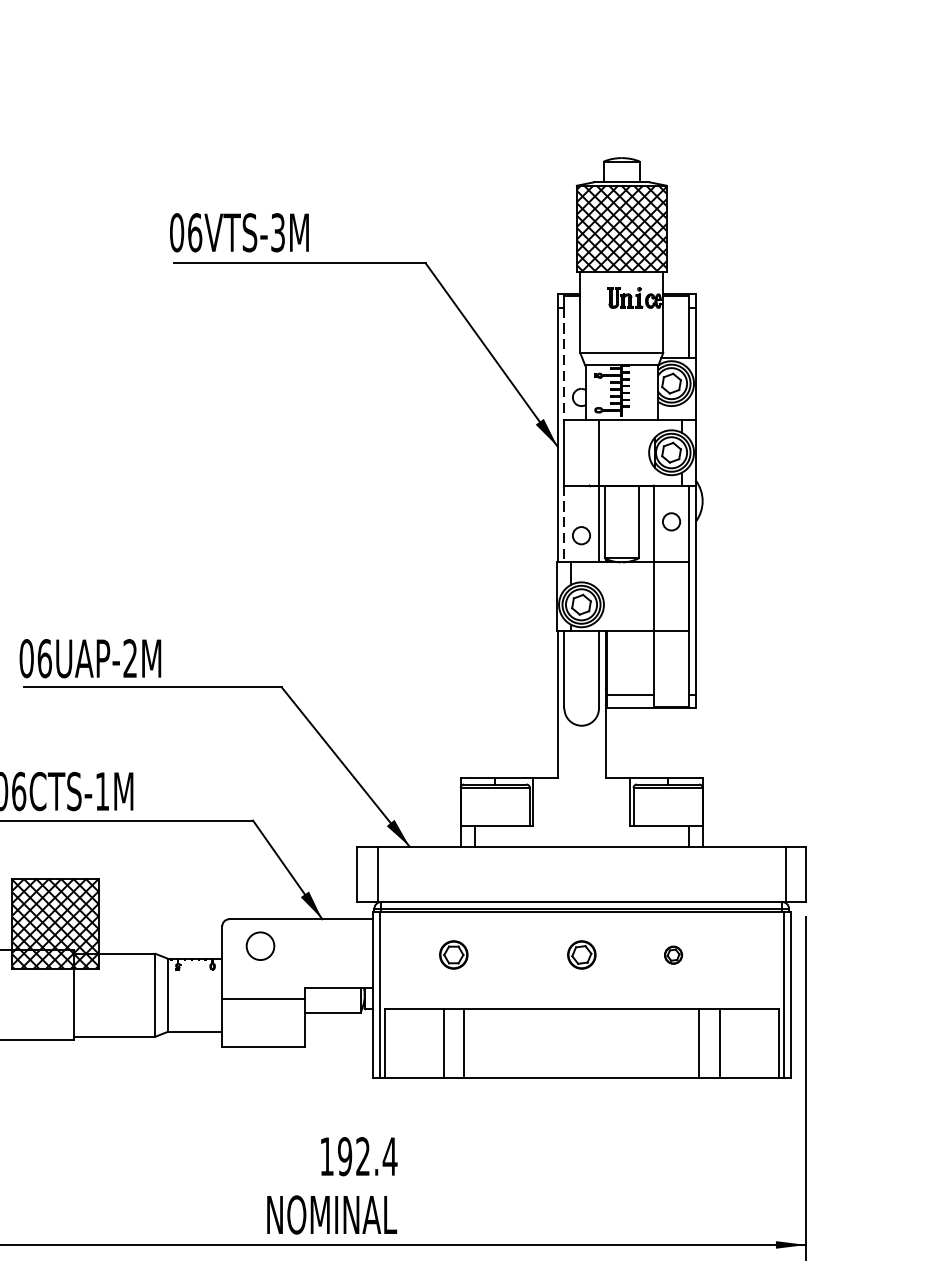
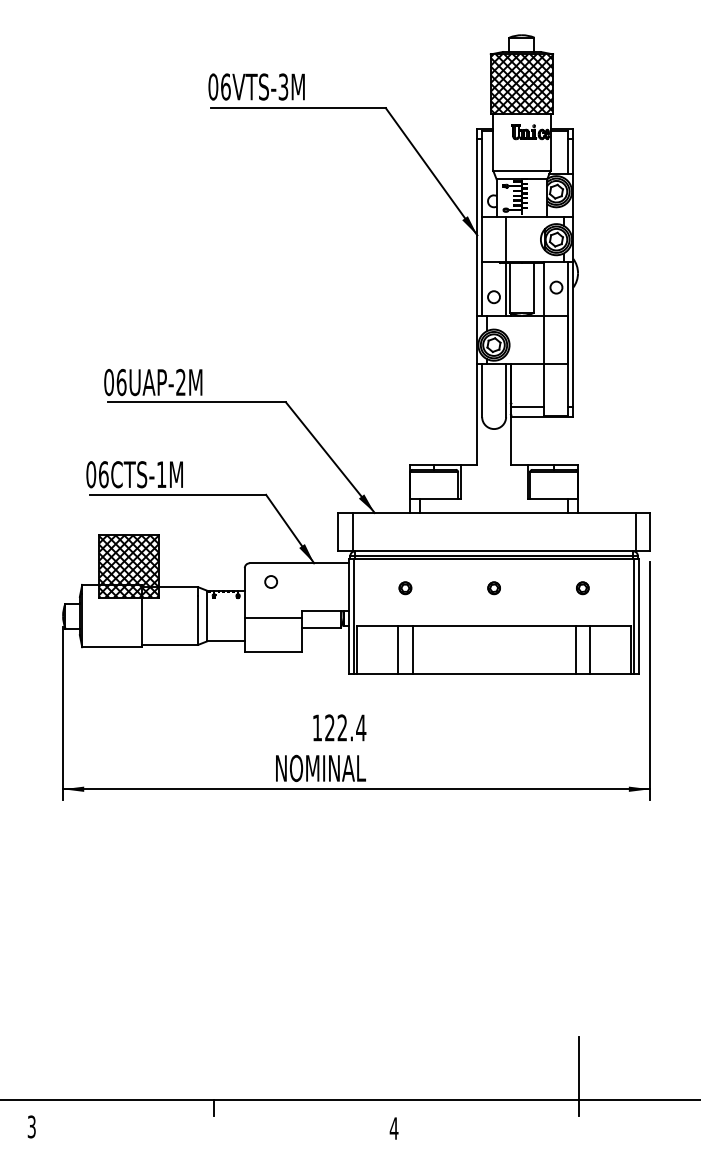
line: (564, 363) -> (482, 177), dashed -> solid
line: (564, 524) -> (482, 289), dashed -> solid
circle: (259, 945) -> (270, 581), size x0.62
part: (453, 955) -> (405, 588), size x0.62
part: (580, 955) -> (493, 588), size x0.62
part: (673, 955) -> (582, 588), moved
text: (344, 1155) -> (329, 727), 192.4 -> 122.4

